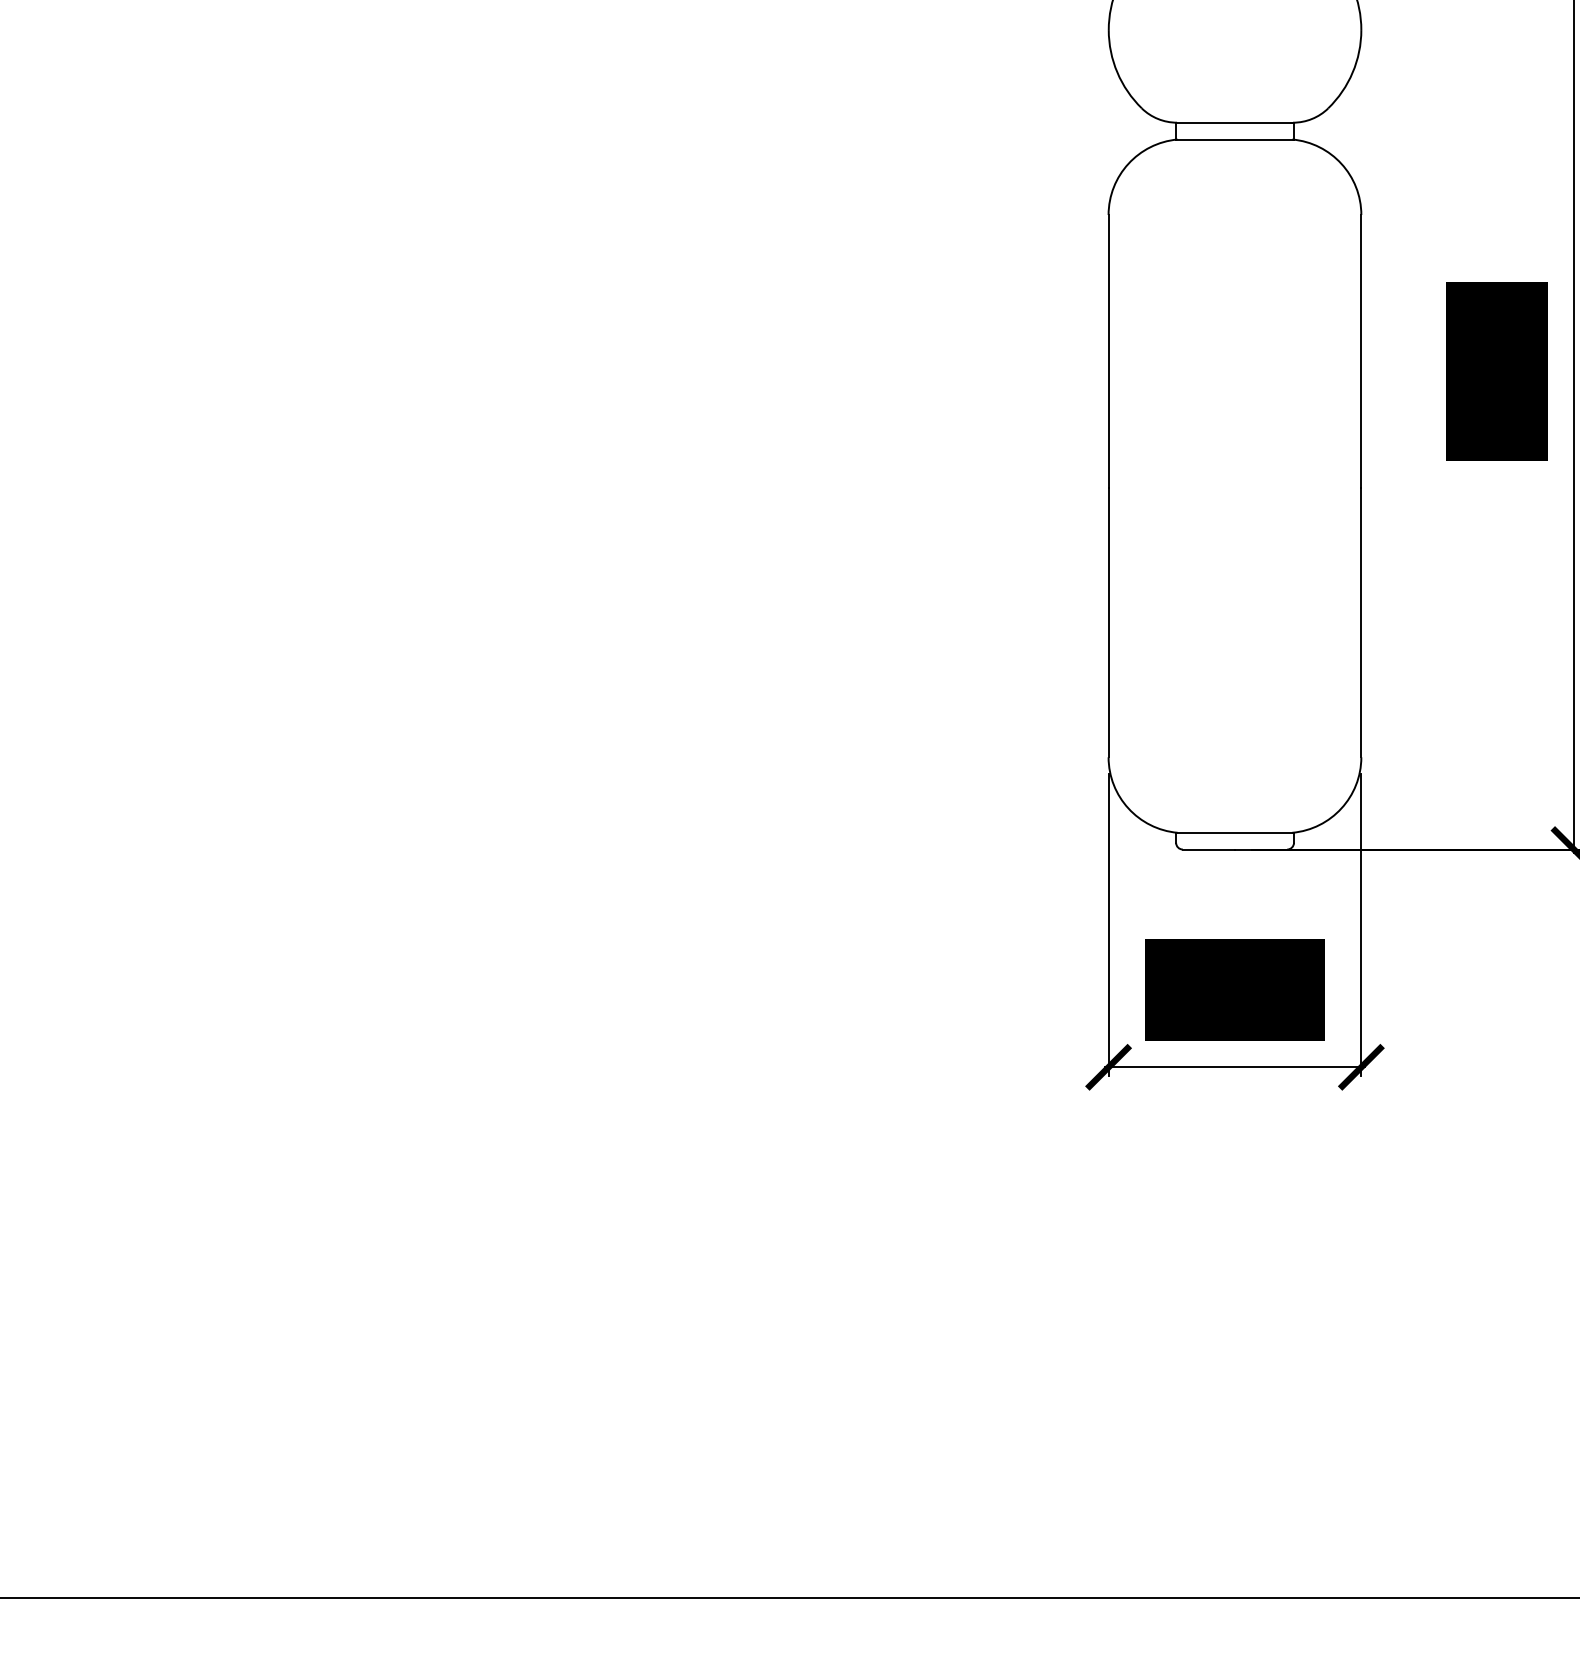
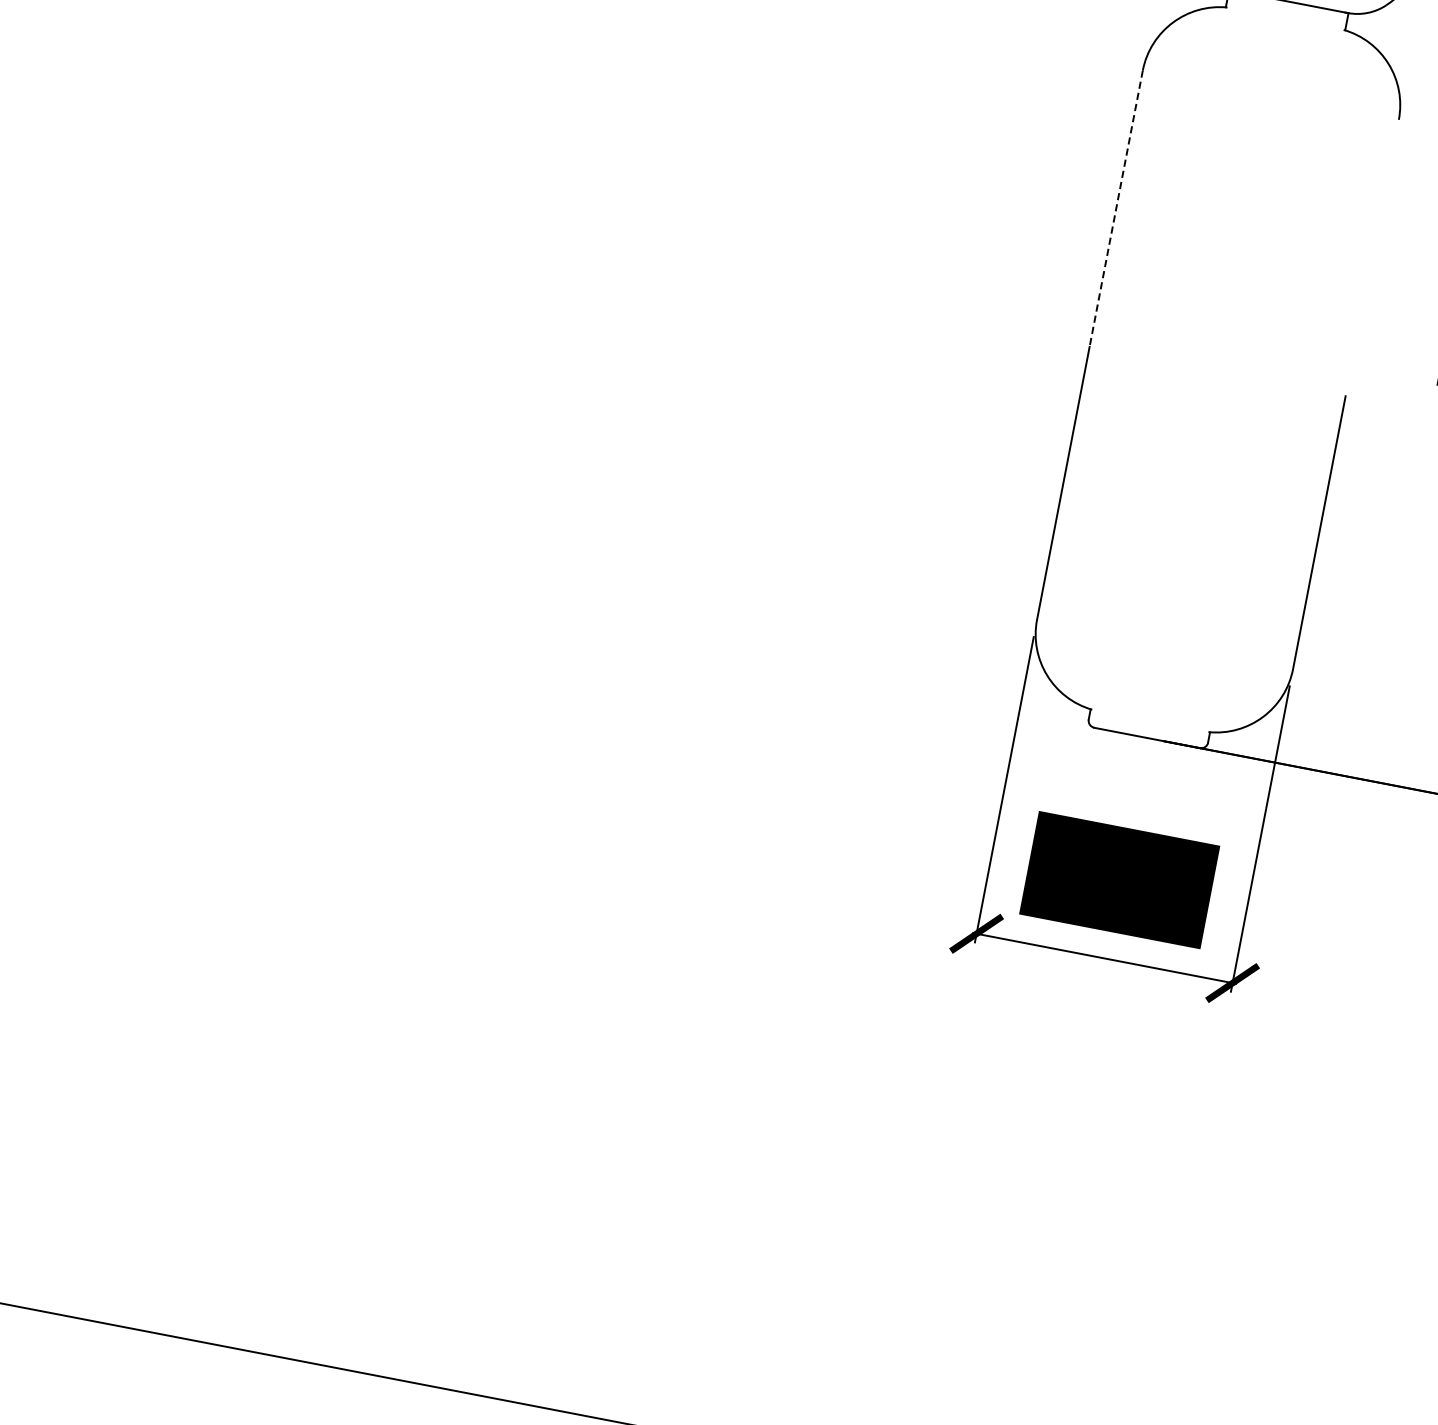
line: (1234, 139) -> (1285, 18), removed
line: (1108, 351) -> (1116, 208), solid -> dashed
line: (1361, 351) -> (1372, 258), removed
line: (1234, 832) -> (1149, 720), removed

